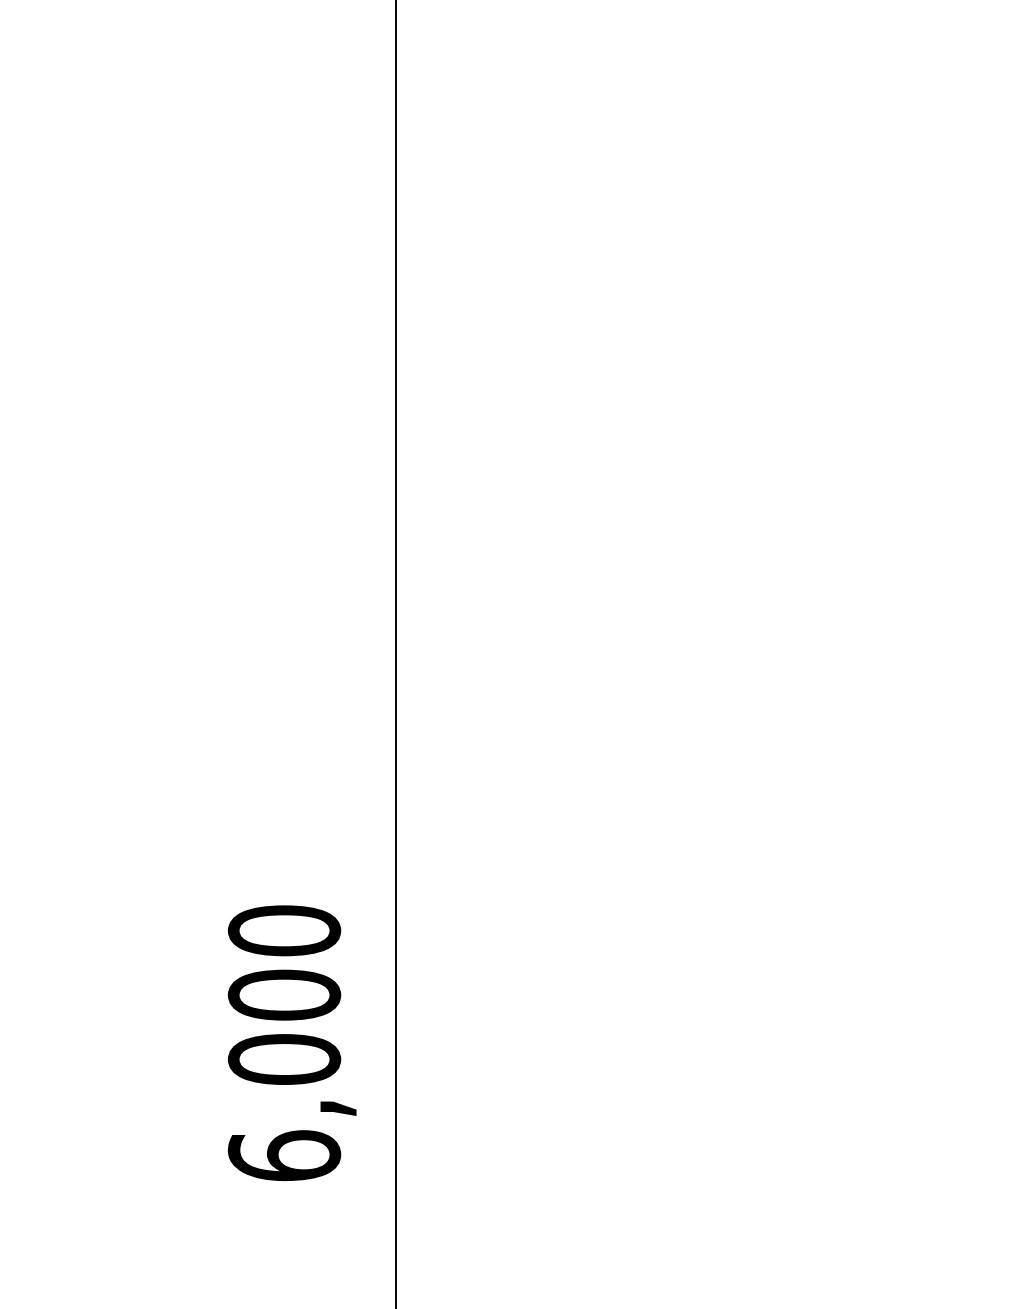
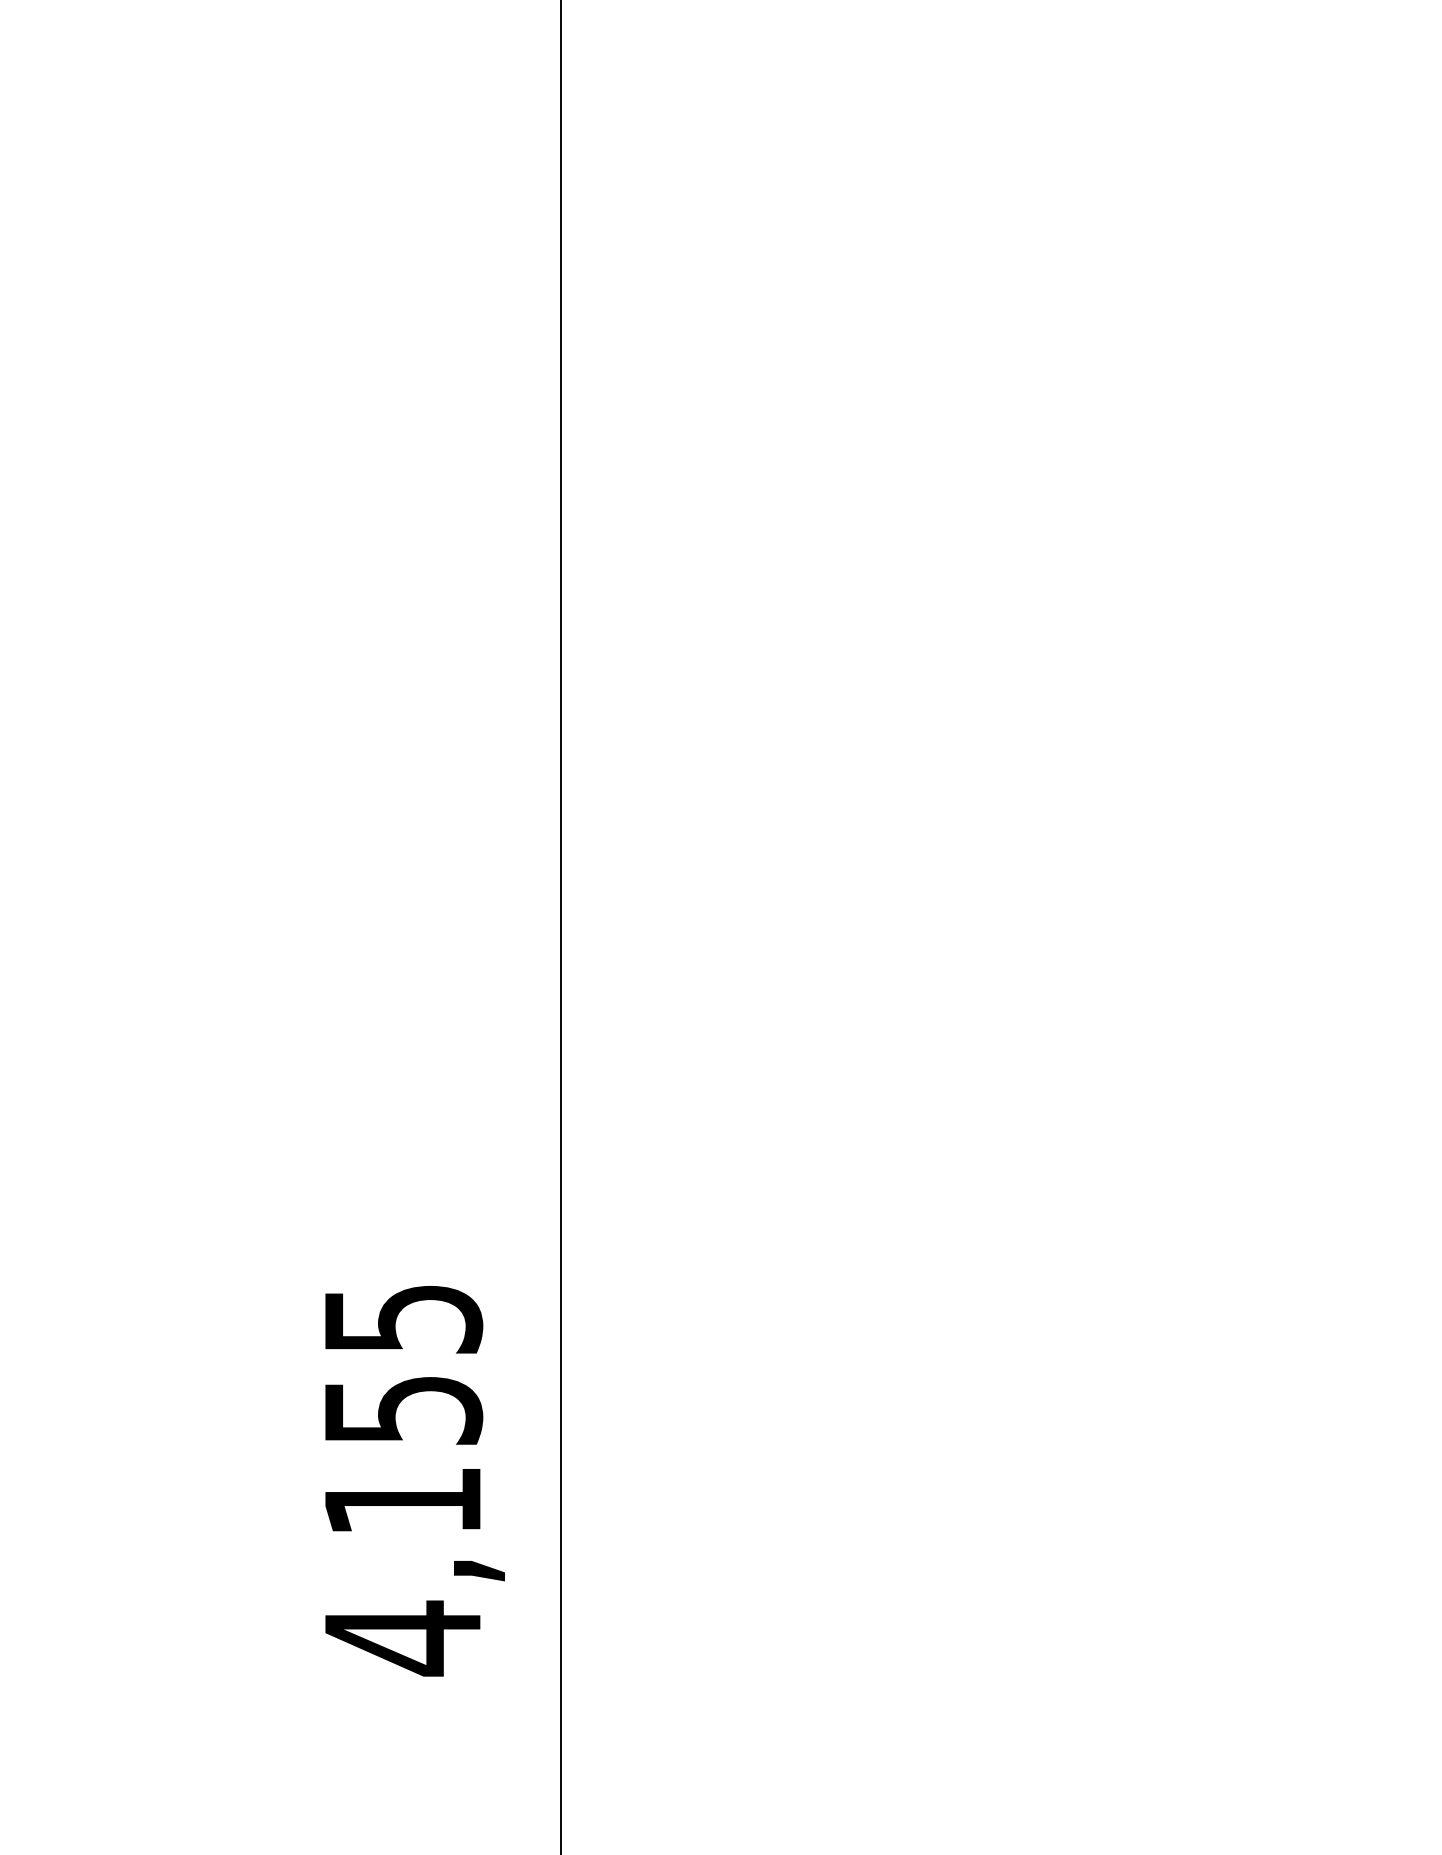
text: (284, 1044) -> (402, 1479), 6,000 -> 4,155

